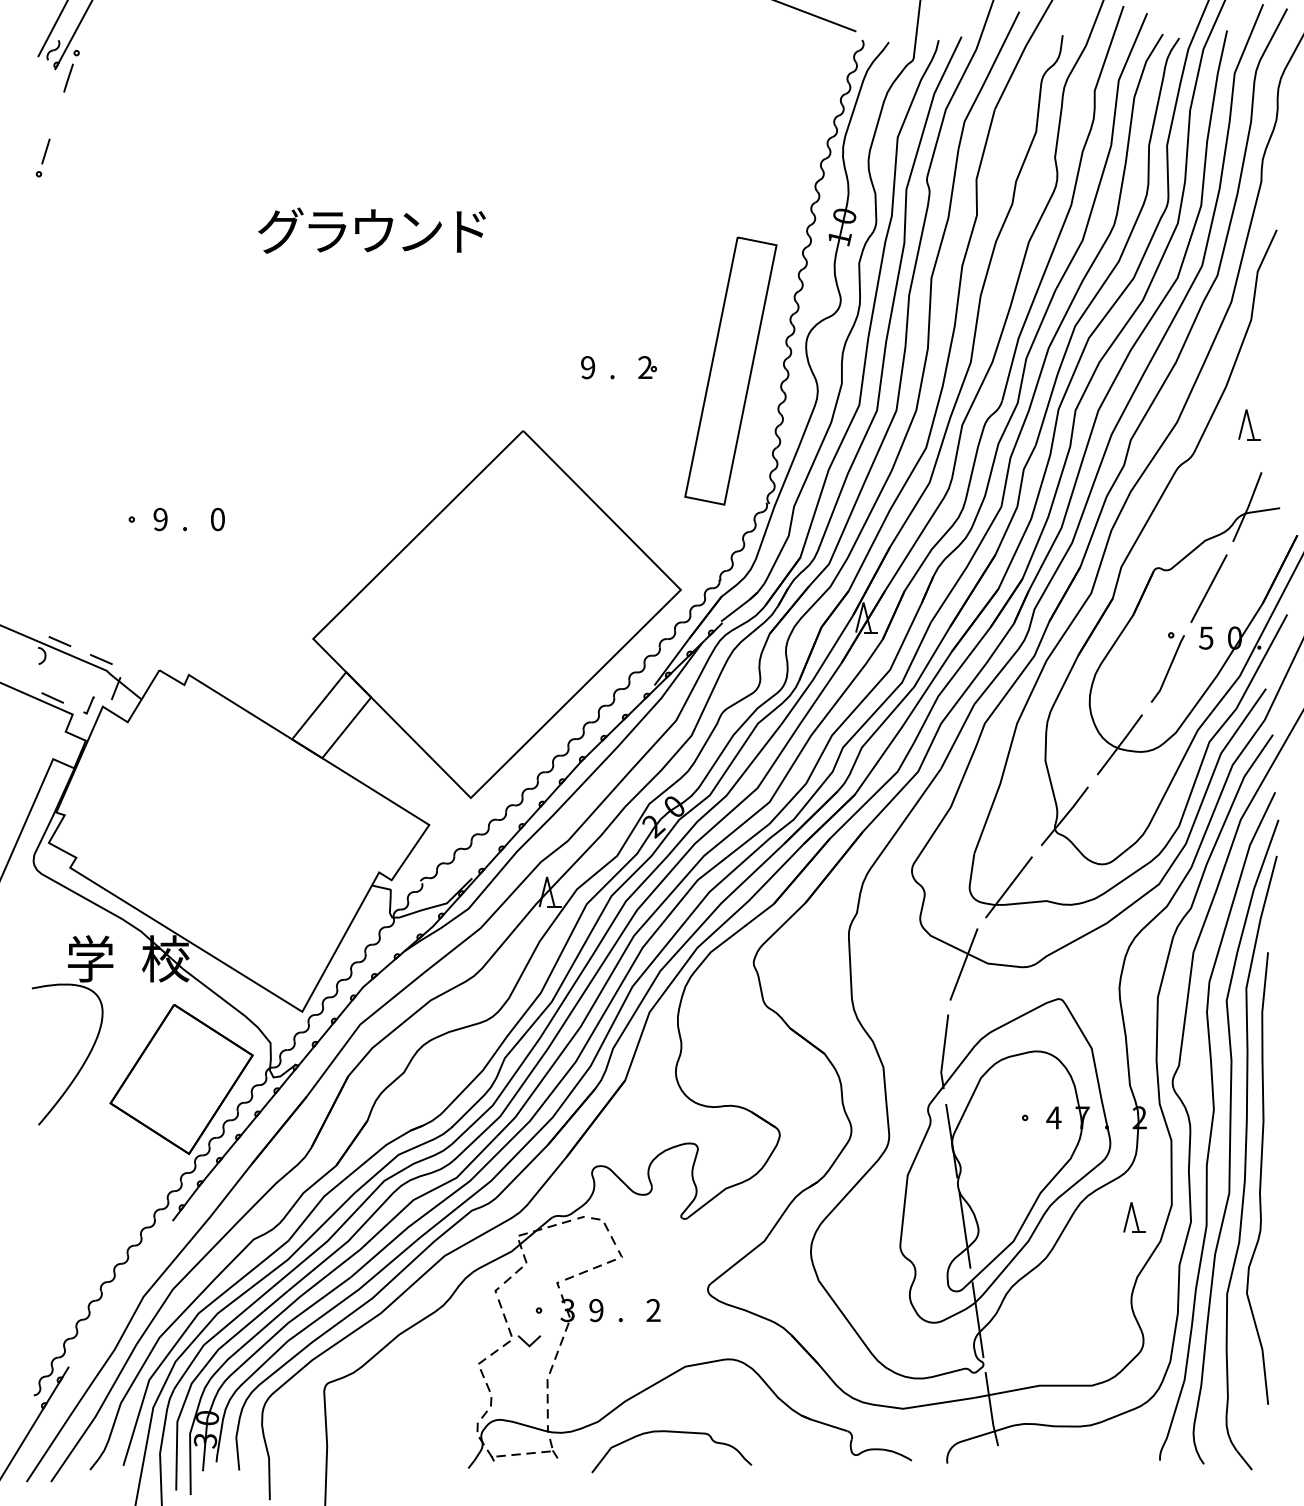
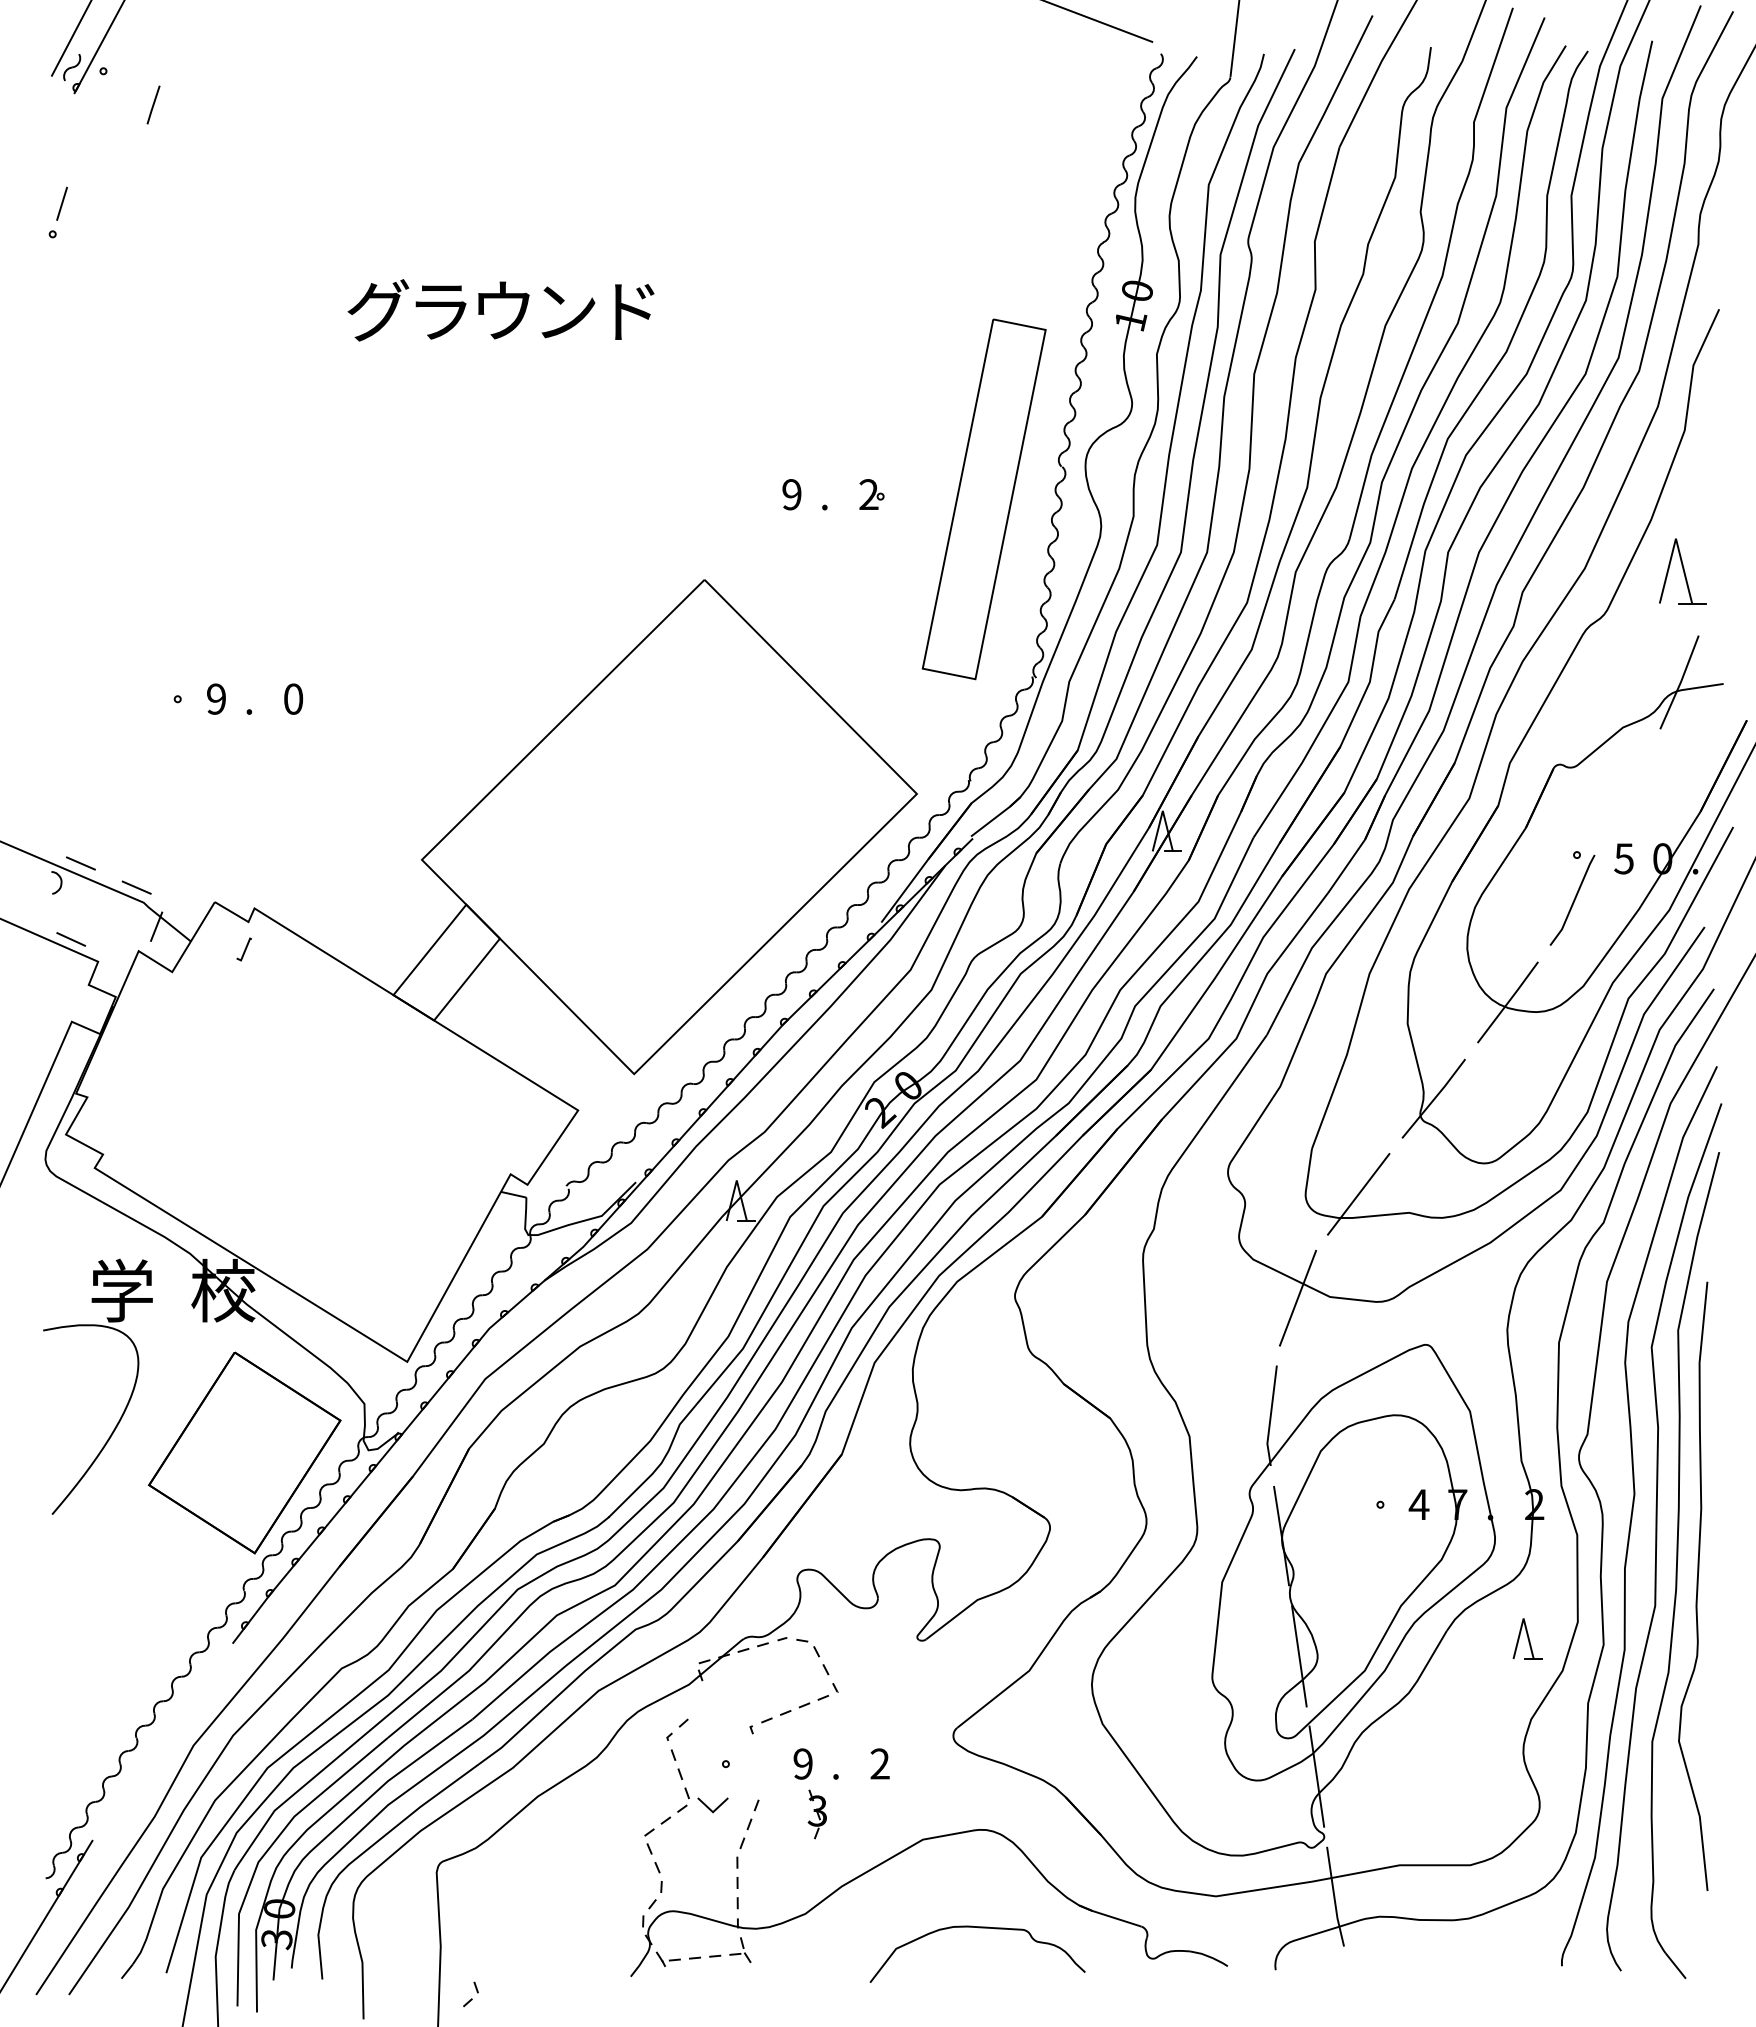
line: (68, 77) -> (153, 104), moved
part: (1249, 424) -> (1682, 571), size x1.6
line: (1208, 588) -> (1627, 792), removed
line: (89, 705) -> (244, 949), moved
part: (520, 1264) -> (470, 1994), moved
part: (566, 1313) -> (816, 1814), moved
curve: (672, 1432) -> (978, 1928), moved

